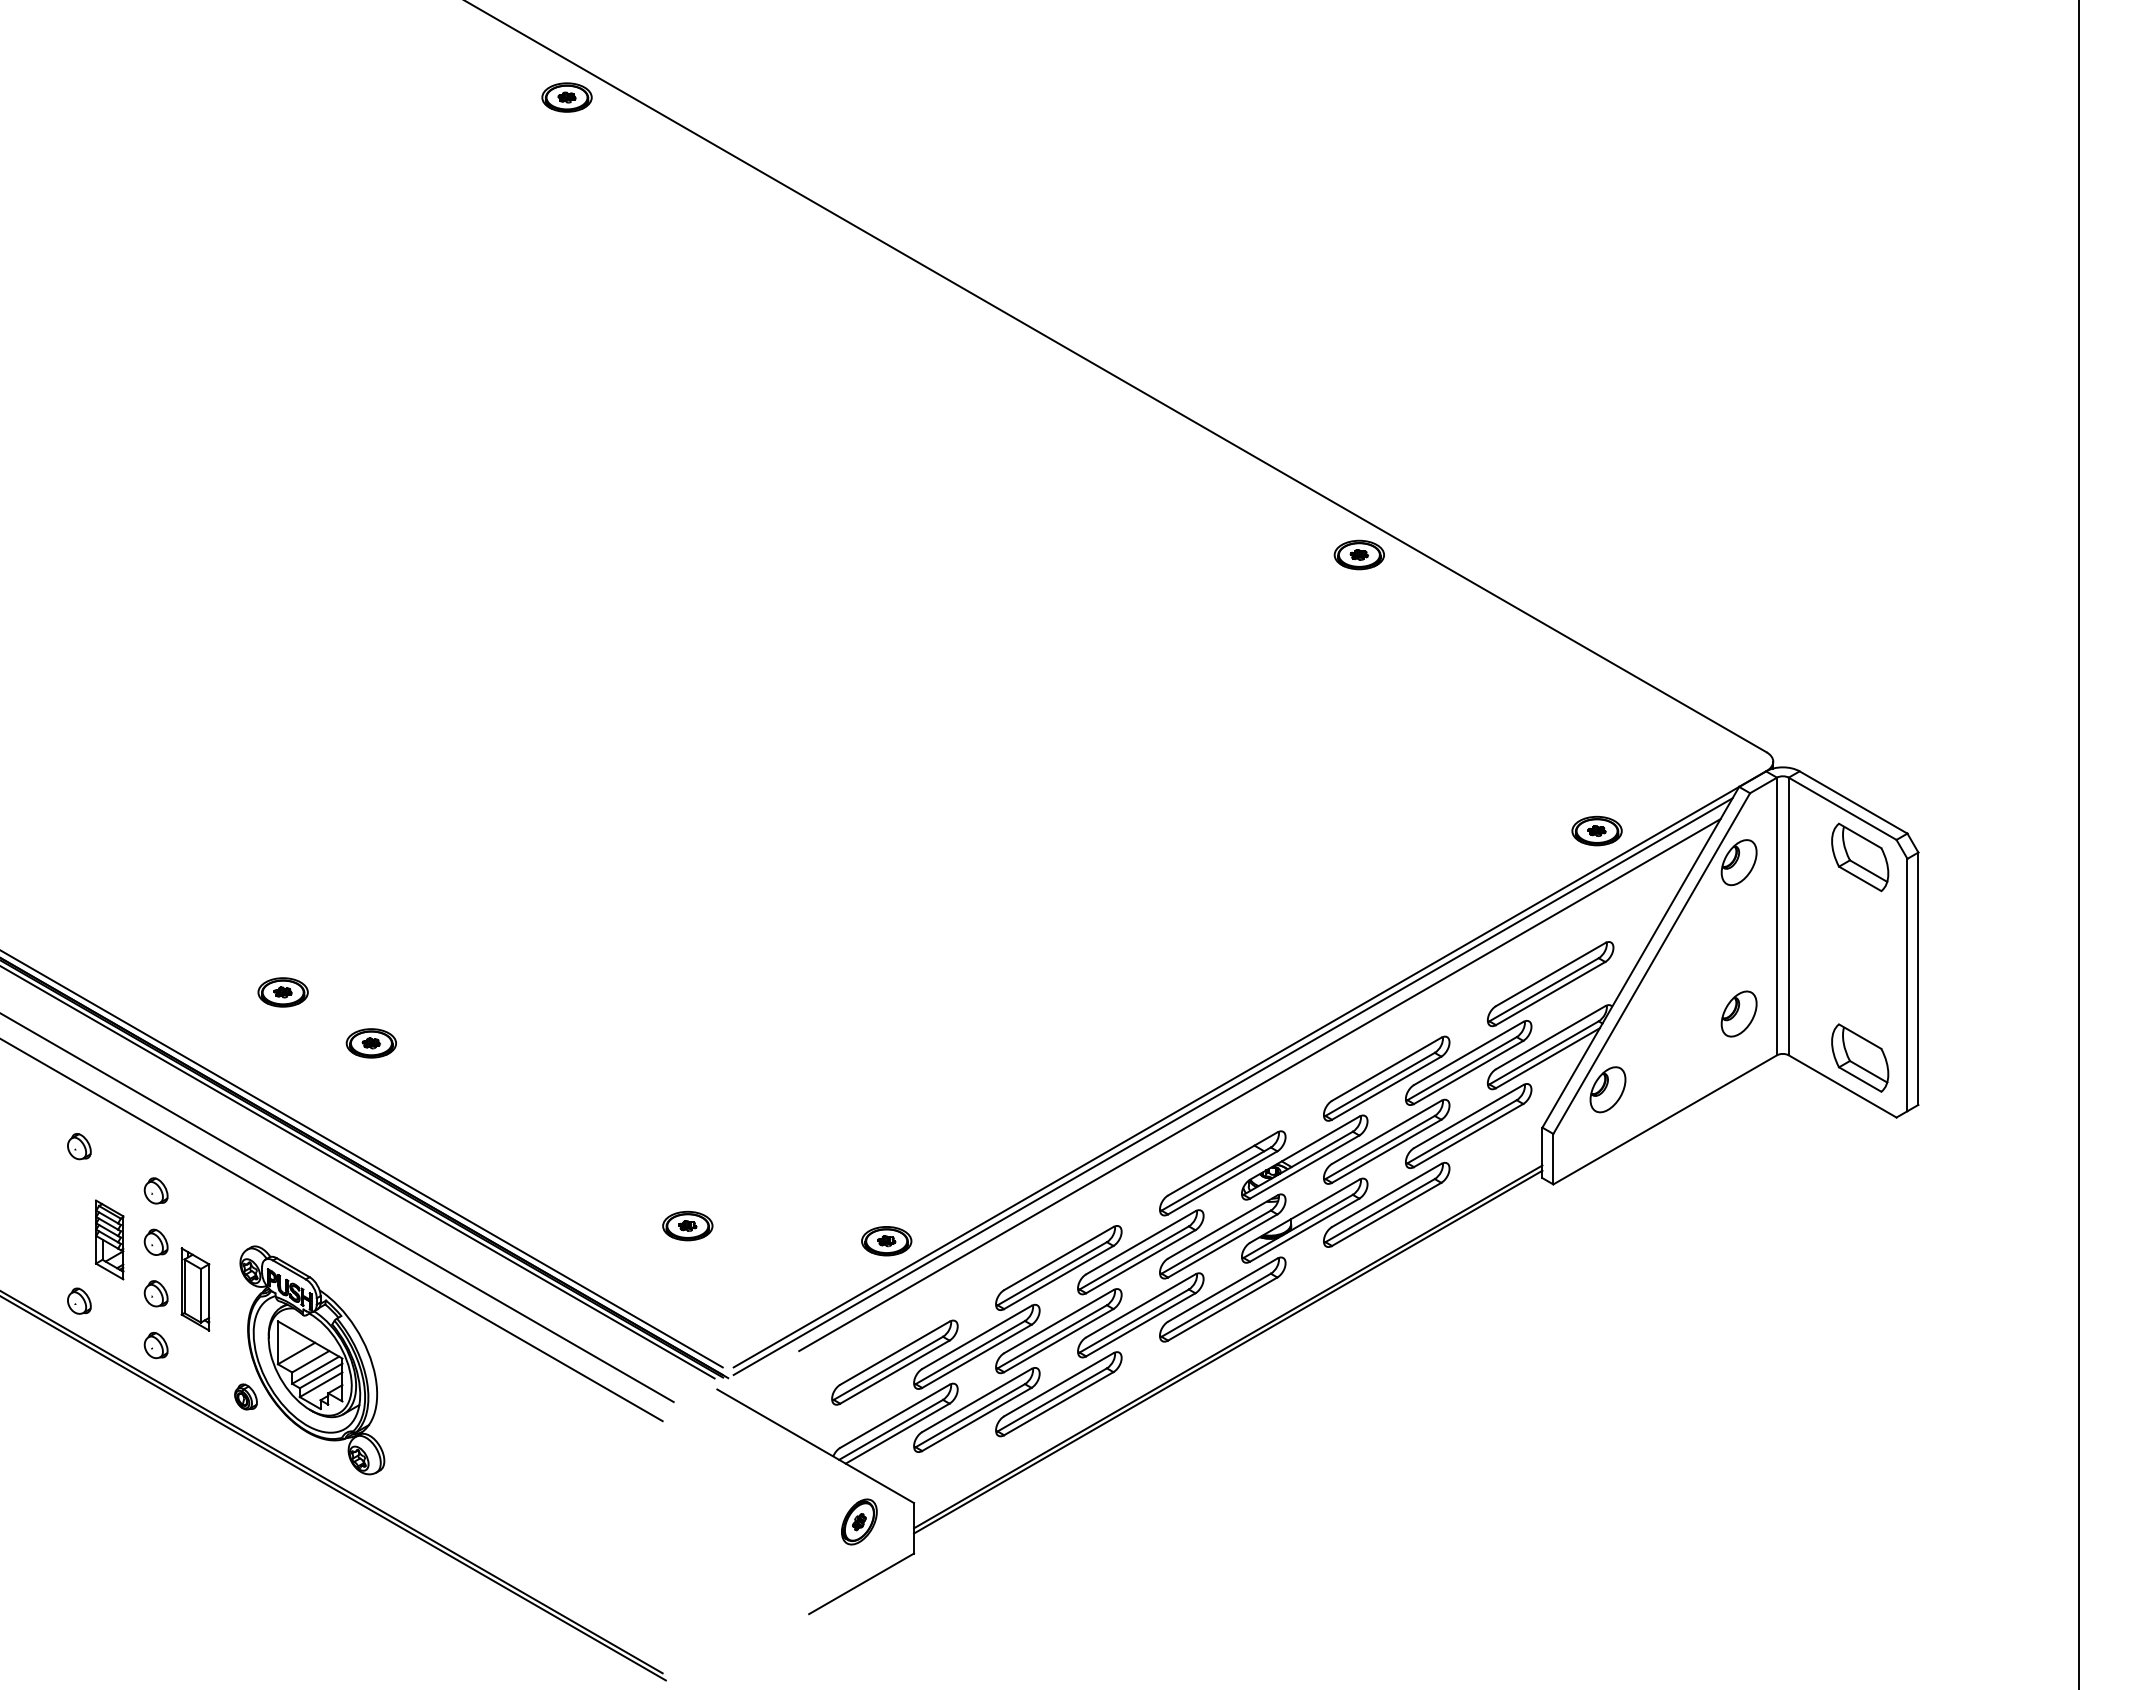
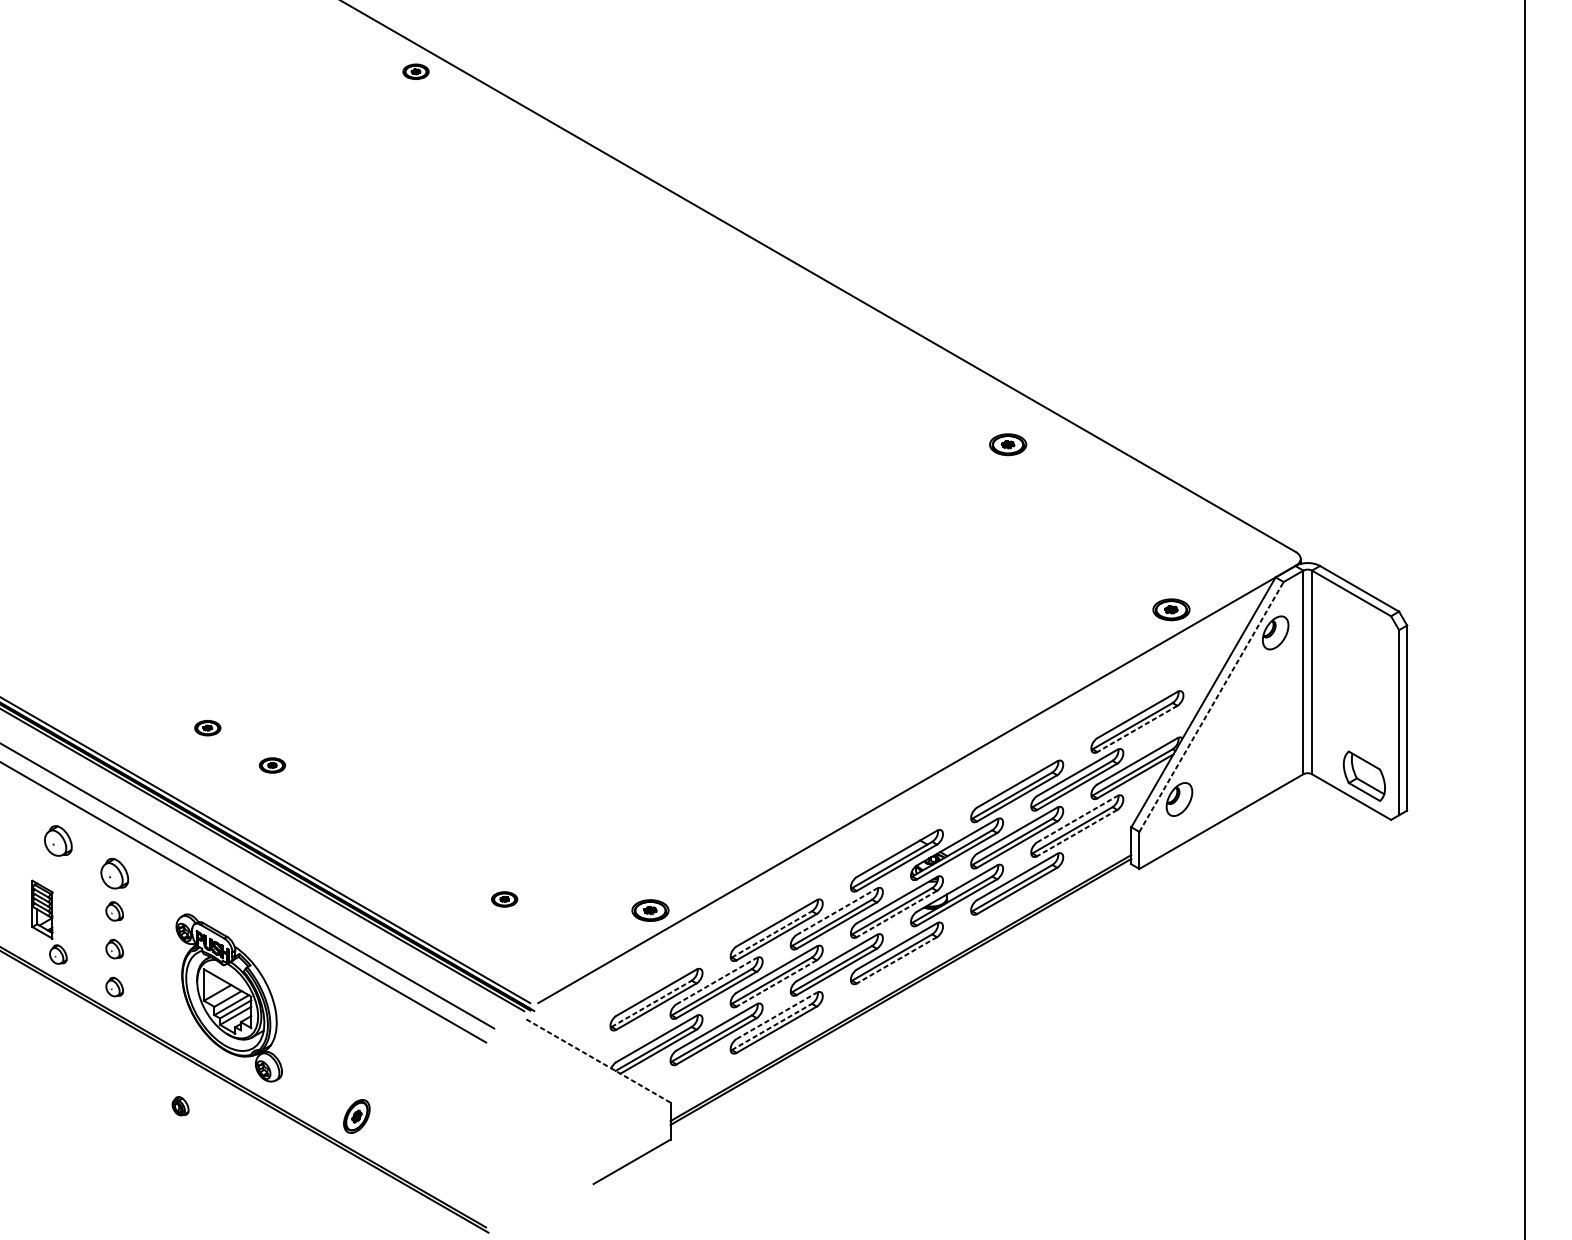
part: (566, 97) -> (415, 71), size x0.7
part: (1358, 554) -> (1007, 444), moved
part: (1860, 857) -> (1364, 629), removed
line: (1651, 963) -> (1211, 706), solid -> dashed
part: (282, 992) -> (207, 728), size x0.7
line: (1550, 993) -> (1137, 728), solid -> dashed
part: (1738, 1013) -> (1275, 743), removed
part: (370, 1043) -> (271, 765), size x0.7
line: (1259, 1085) -> (923, 796), removed
line: (1232, 1086) -> (904, 797), removed
line: (1469, 1116) -> (1077, 819), solid -> dashed
line: (1468, 1135) -> (1077, 833), solid -> dashed
part: (79, 1146) -> (58, 841), size x1.6
part: (155, 1190) -> (114, 873), size x1.6
part: (687, 1225) -> (504, 899), size x0.7
part: (109, 1239) -> (42, 909), moved
line: (1141, 1242) -> (837, 911), solid -> dashed
line: (1222, 1246) -> (896, 914), solid -> dashed
line: (1052, 1273) -> (772, 934), solid -> dashed
part: (195, 1289) -> (143, 945), removed
line: (1222, 1309) -> (896, 960), solid -> dashed
line: (977, 1337) -> (717, 981), solid -> dashed
line: (1058, 1340) -> (776, 983), solid -> dashed
line: (888, 1368) -> (651, 1003), solid -> dashed
line: (1059, 1384) -> (777, 1015), solid -> dashed
part: (245, 1396) -> (180, 1105), moved
line: (1052, 1399) -> (772, 1026), solid -> dashed
line: (815, 1446) -> (598, 1061), solid -> dashed
part: (859, 1521) -> (356, 1116), moved

